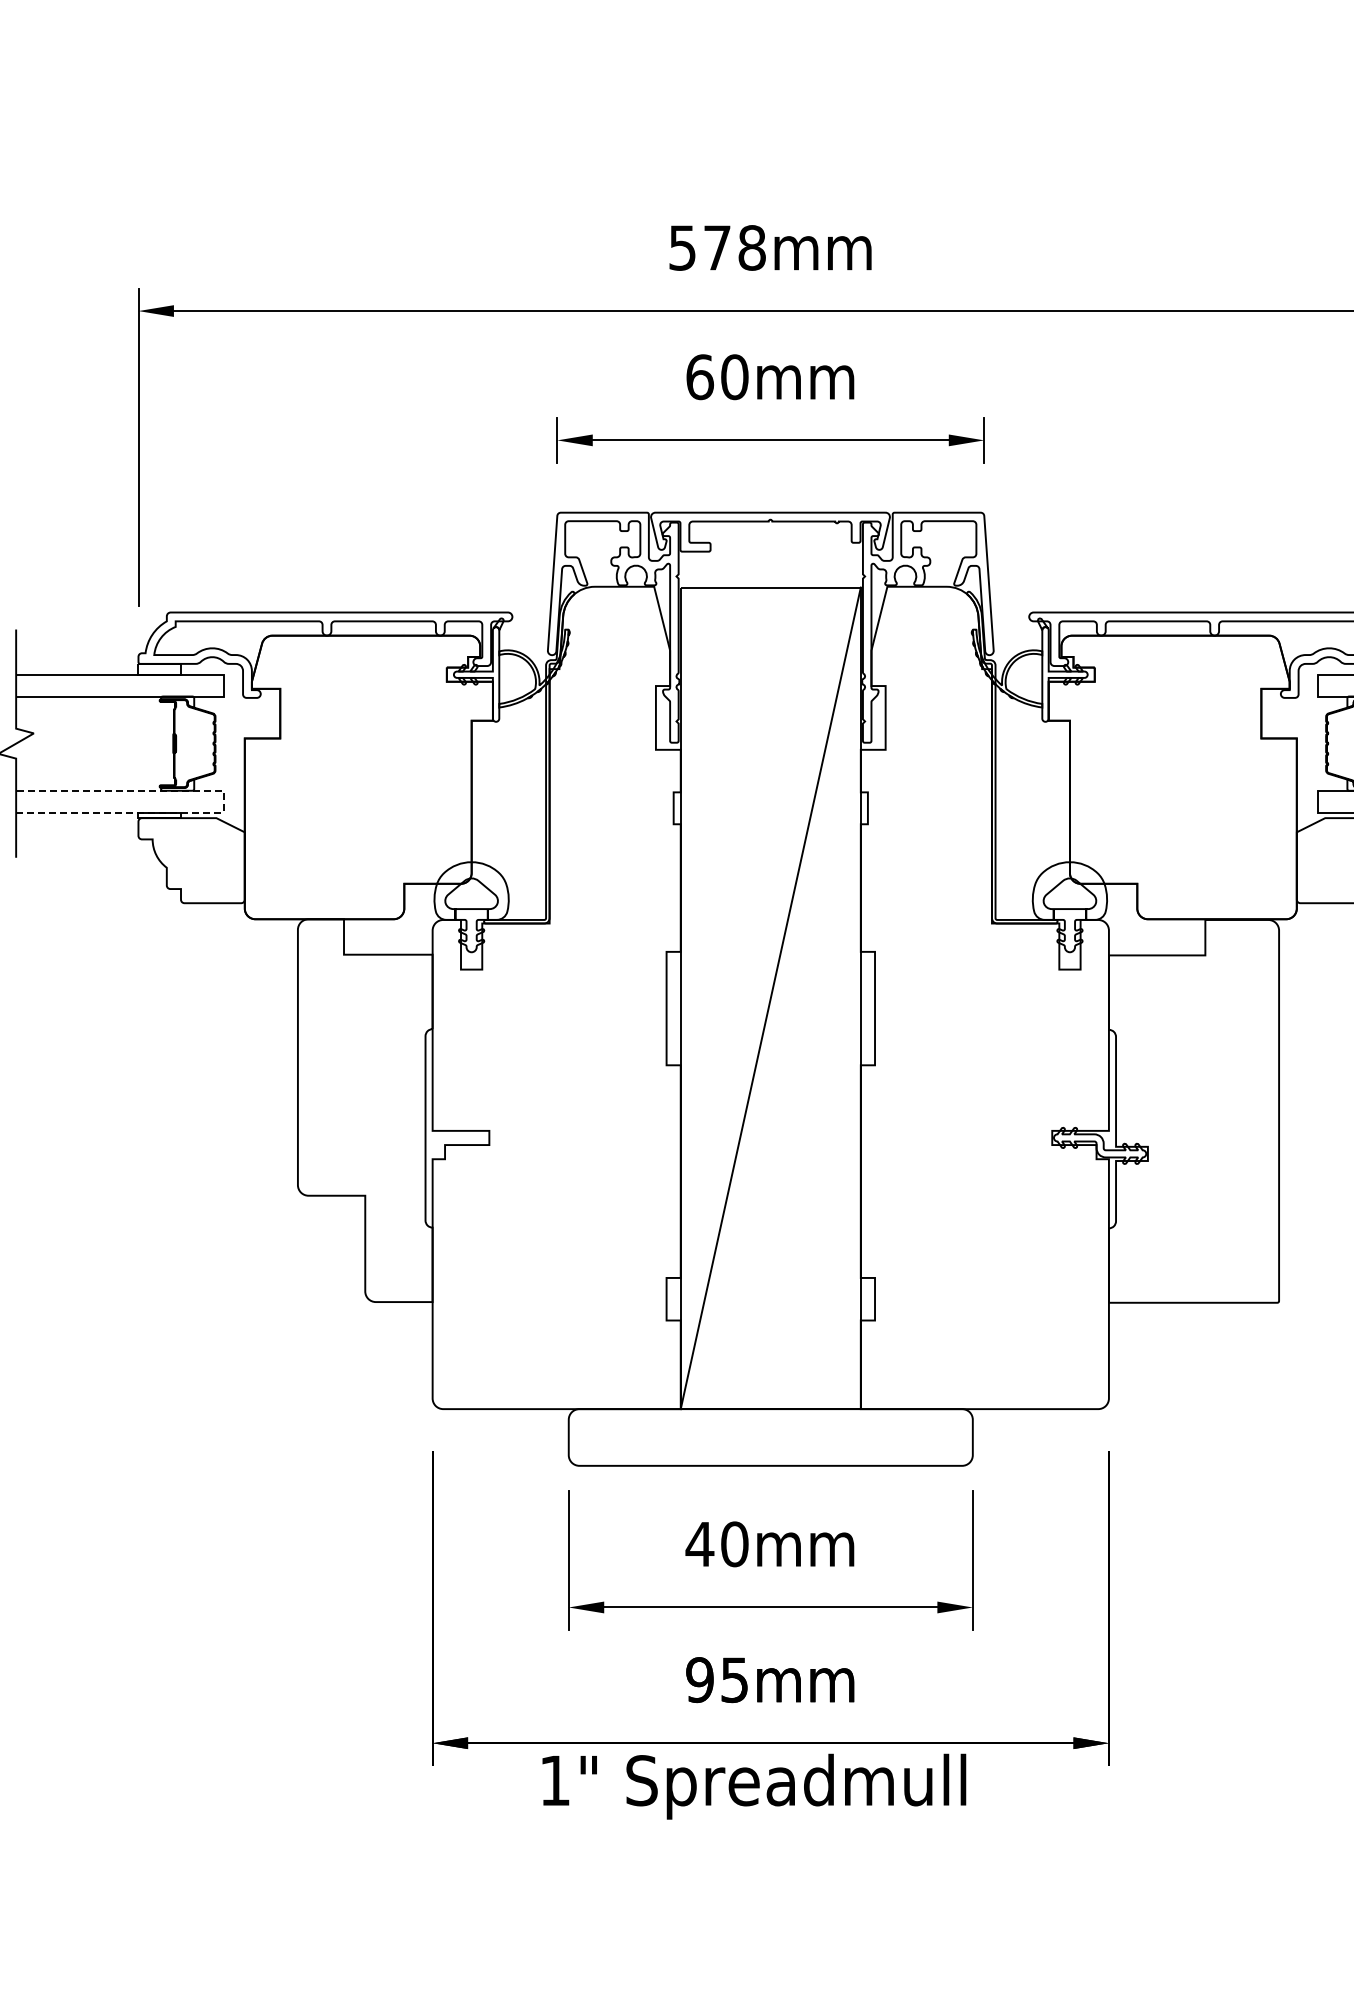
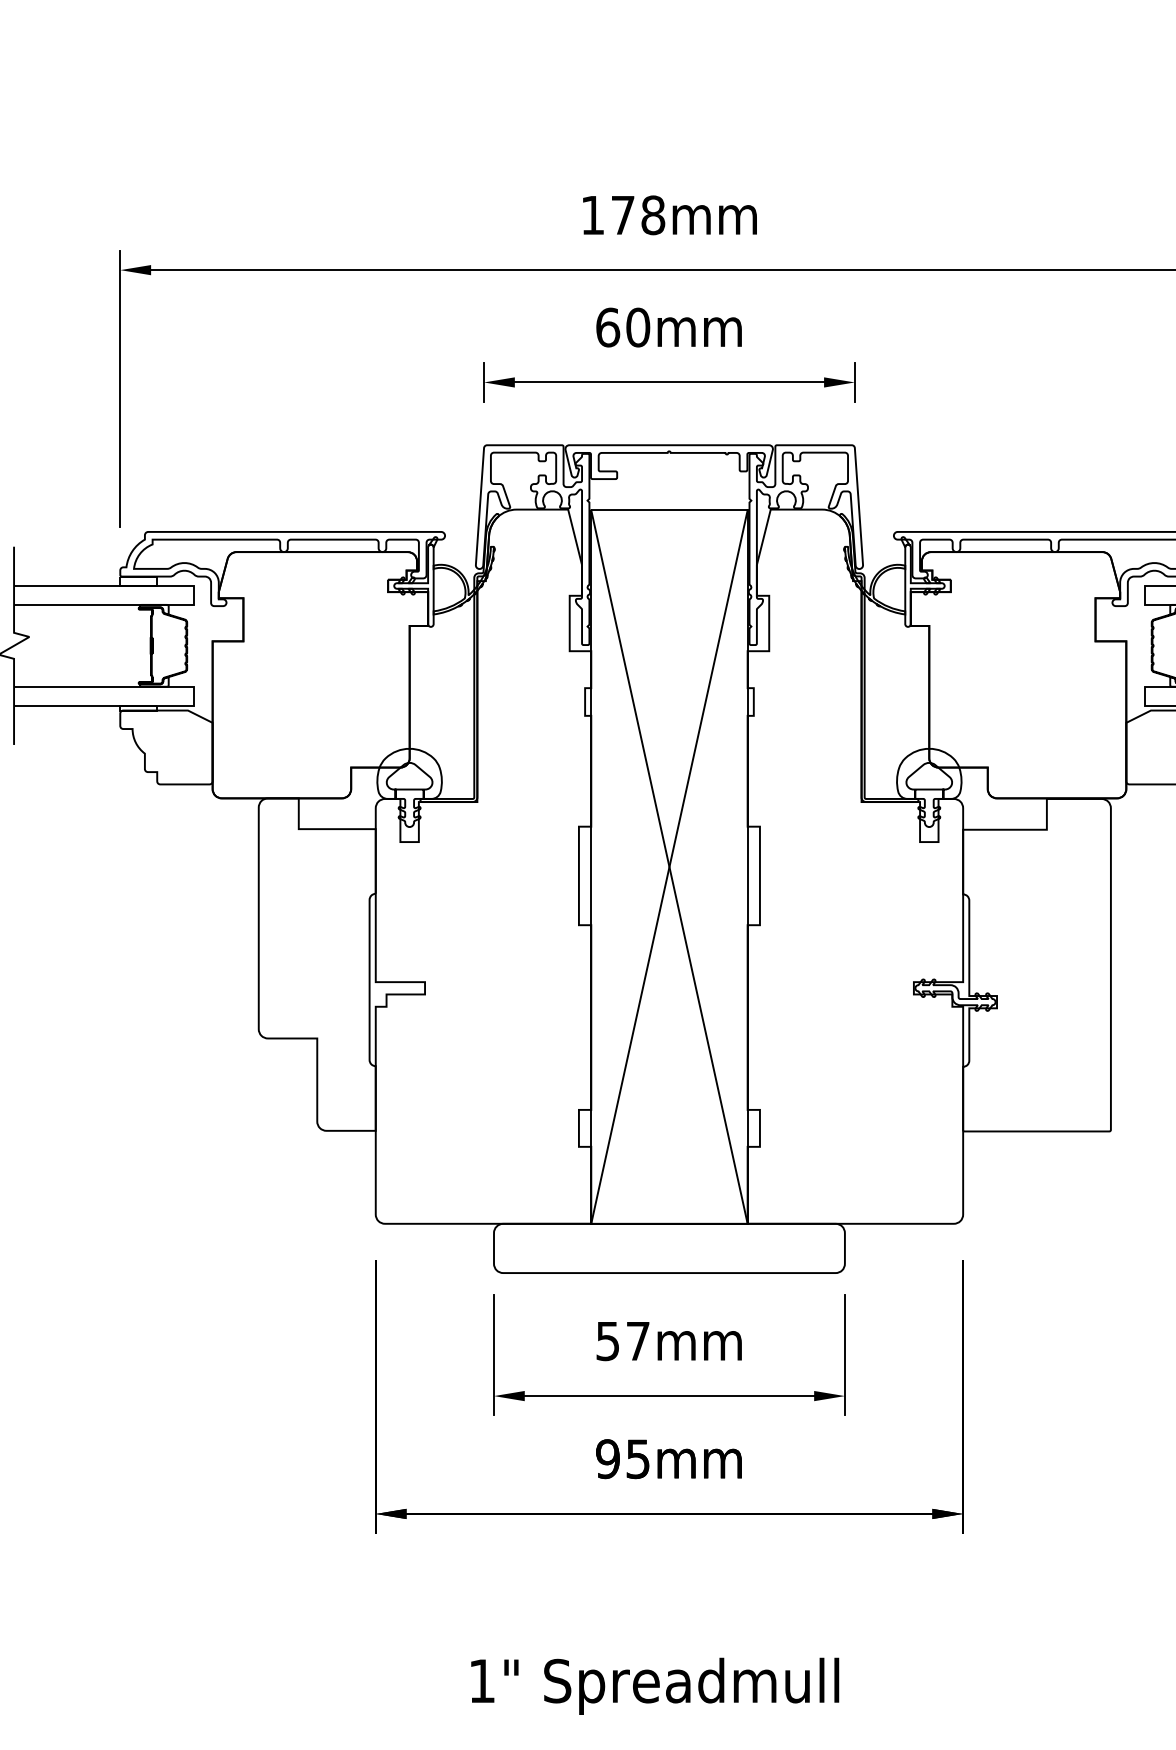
text: (682, 247) -> (592, 214), 578mm -> 178mm
line: (223, 801) -> (194, 696), dashed -> solid
line: (770, 998) -> (669, 867), added
text: (716, 1544) -> (622, 1341), 40mm -> 57mm
text: (754, 1786) -> (655, 1686), moved

